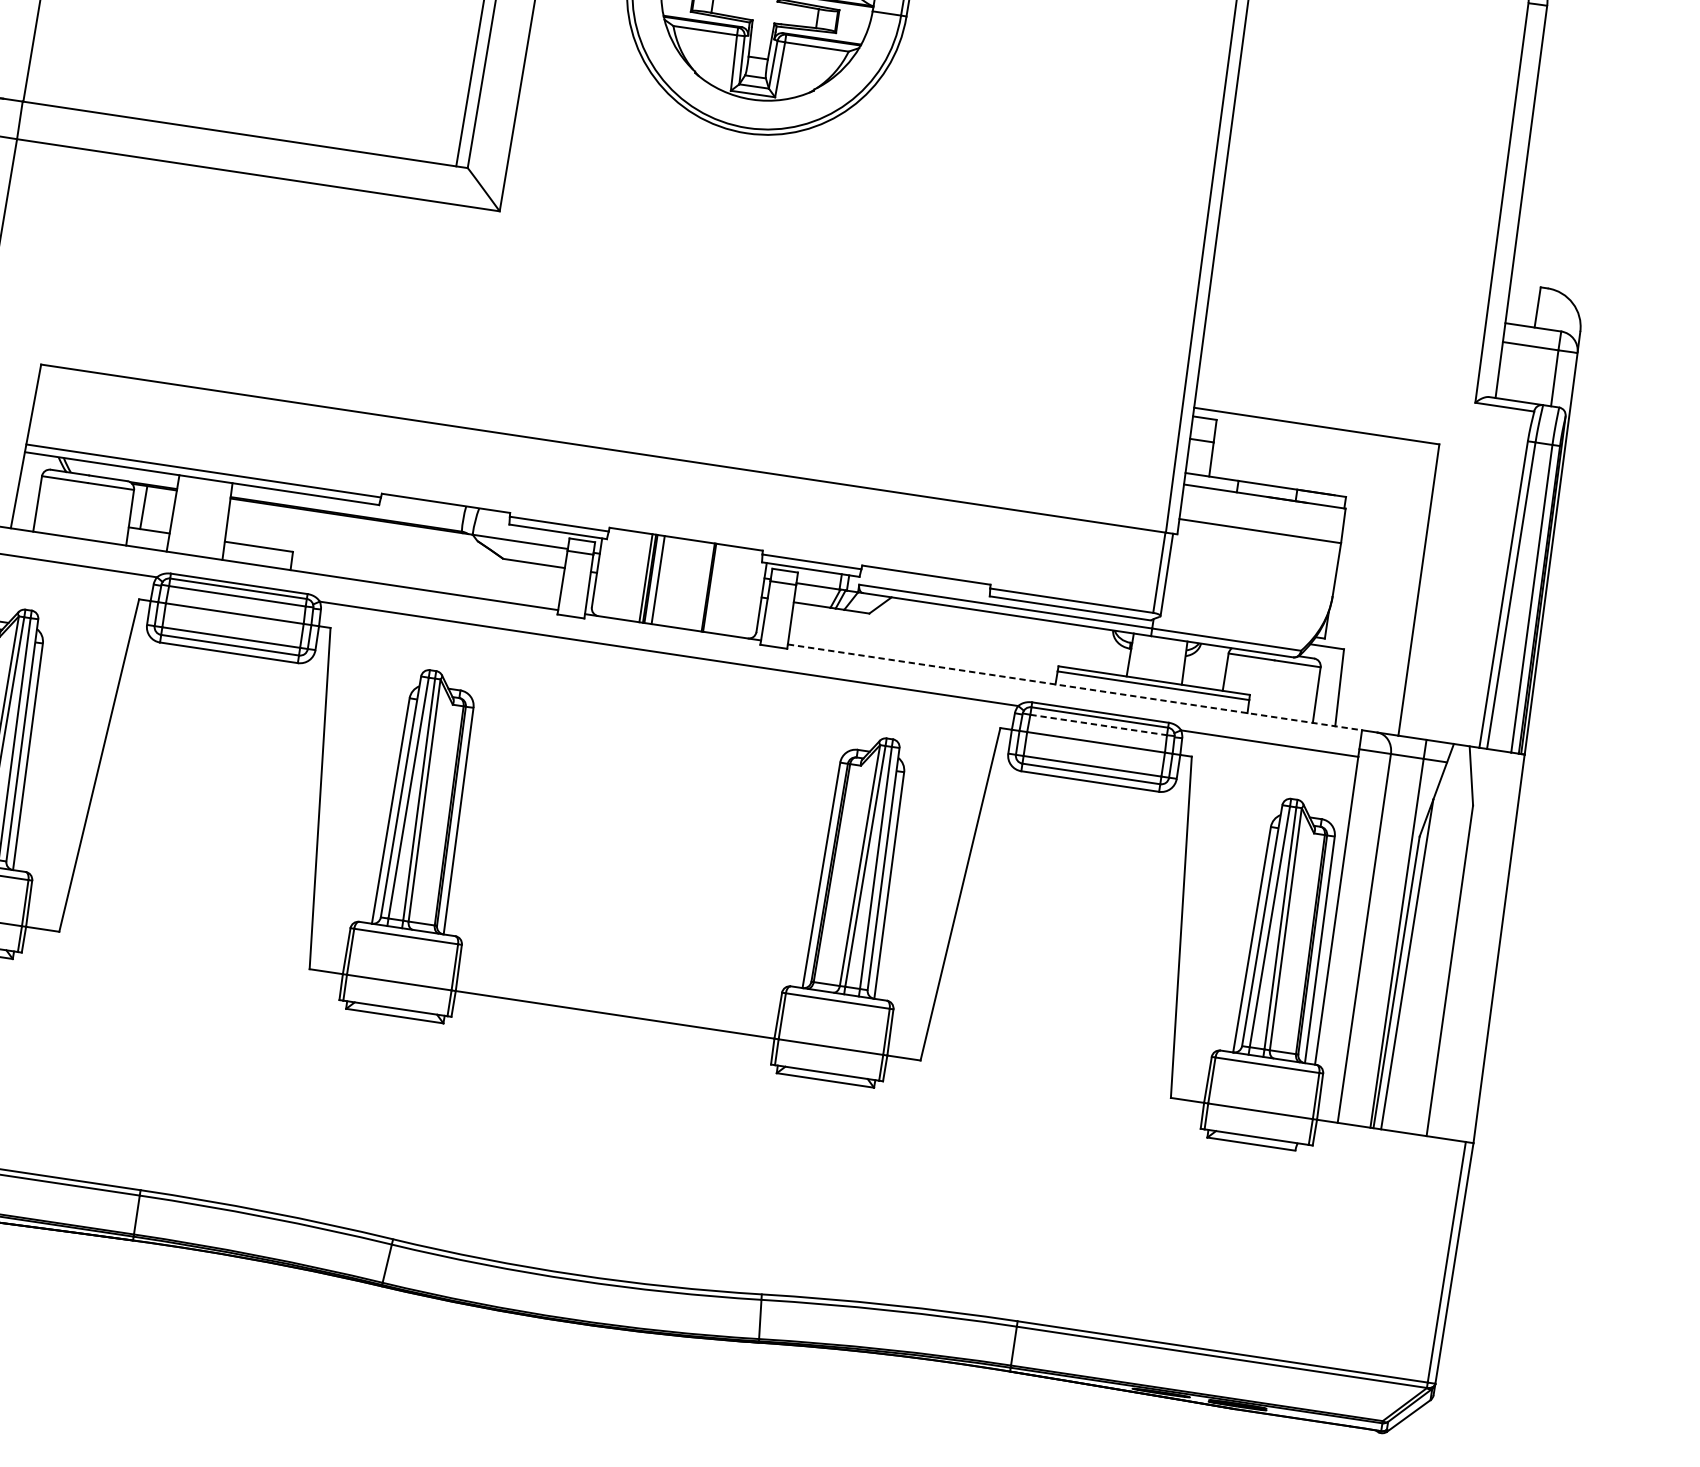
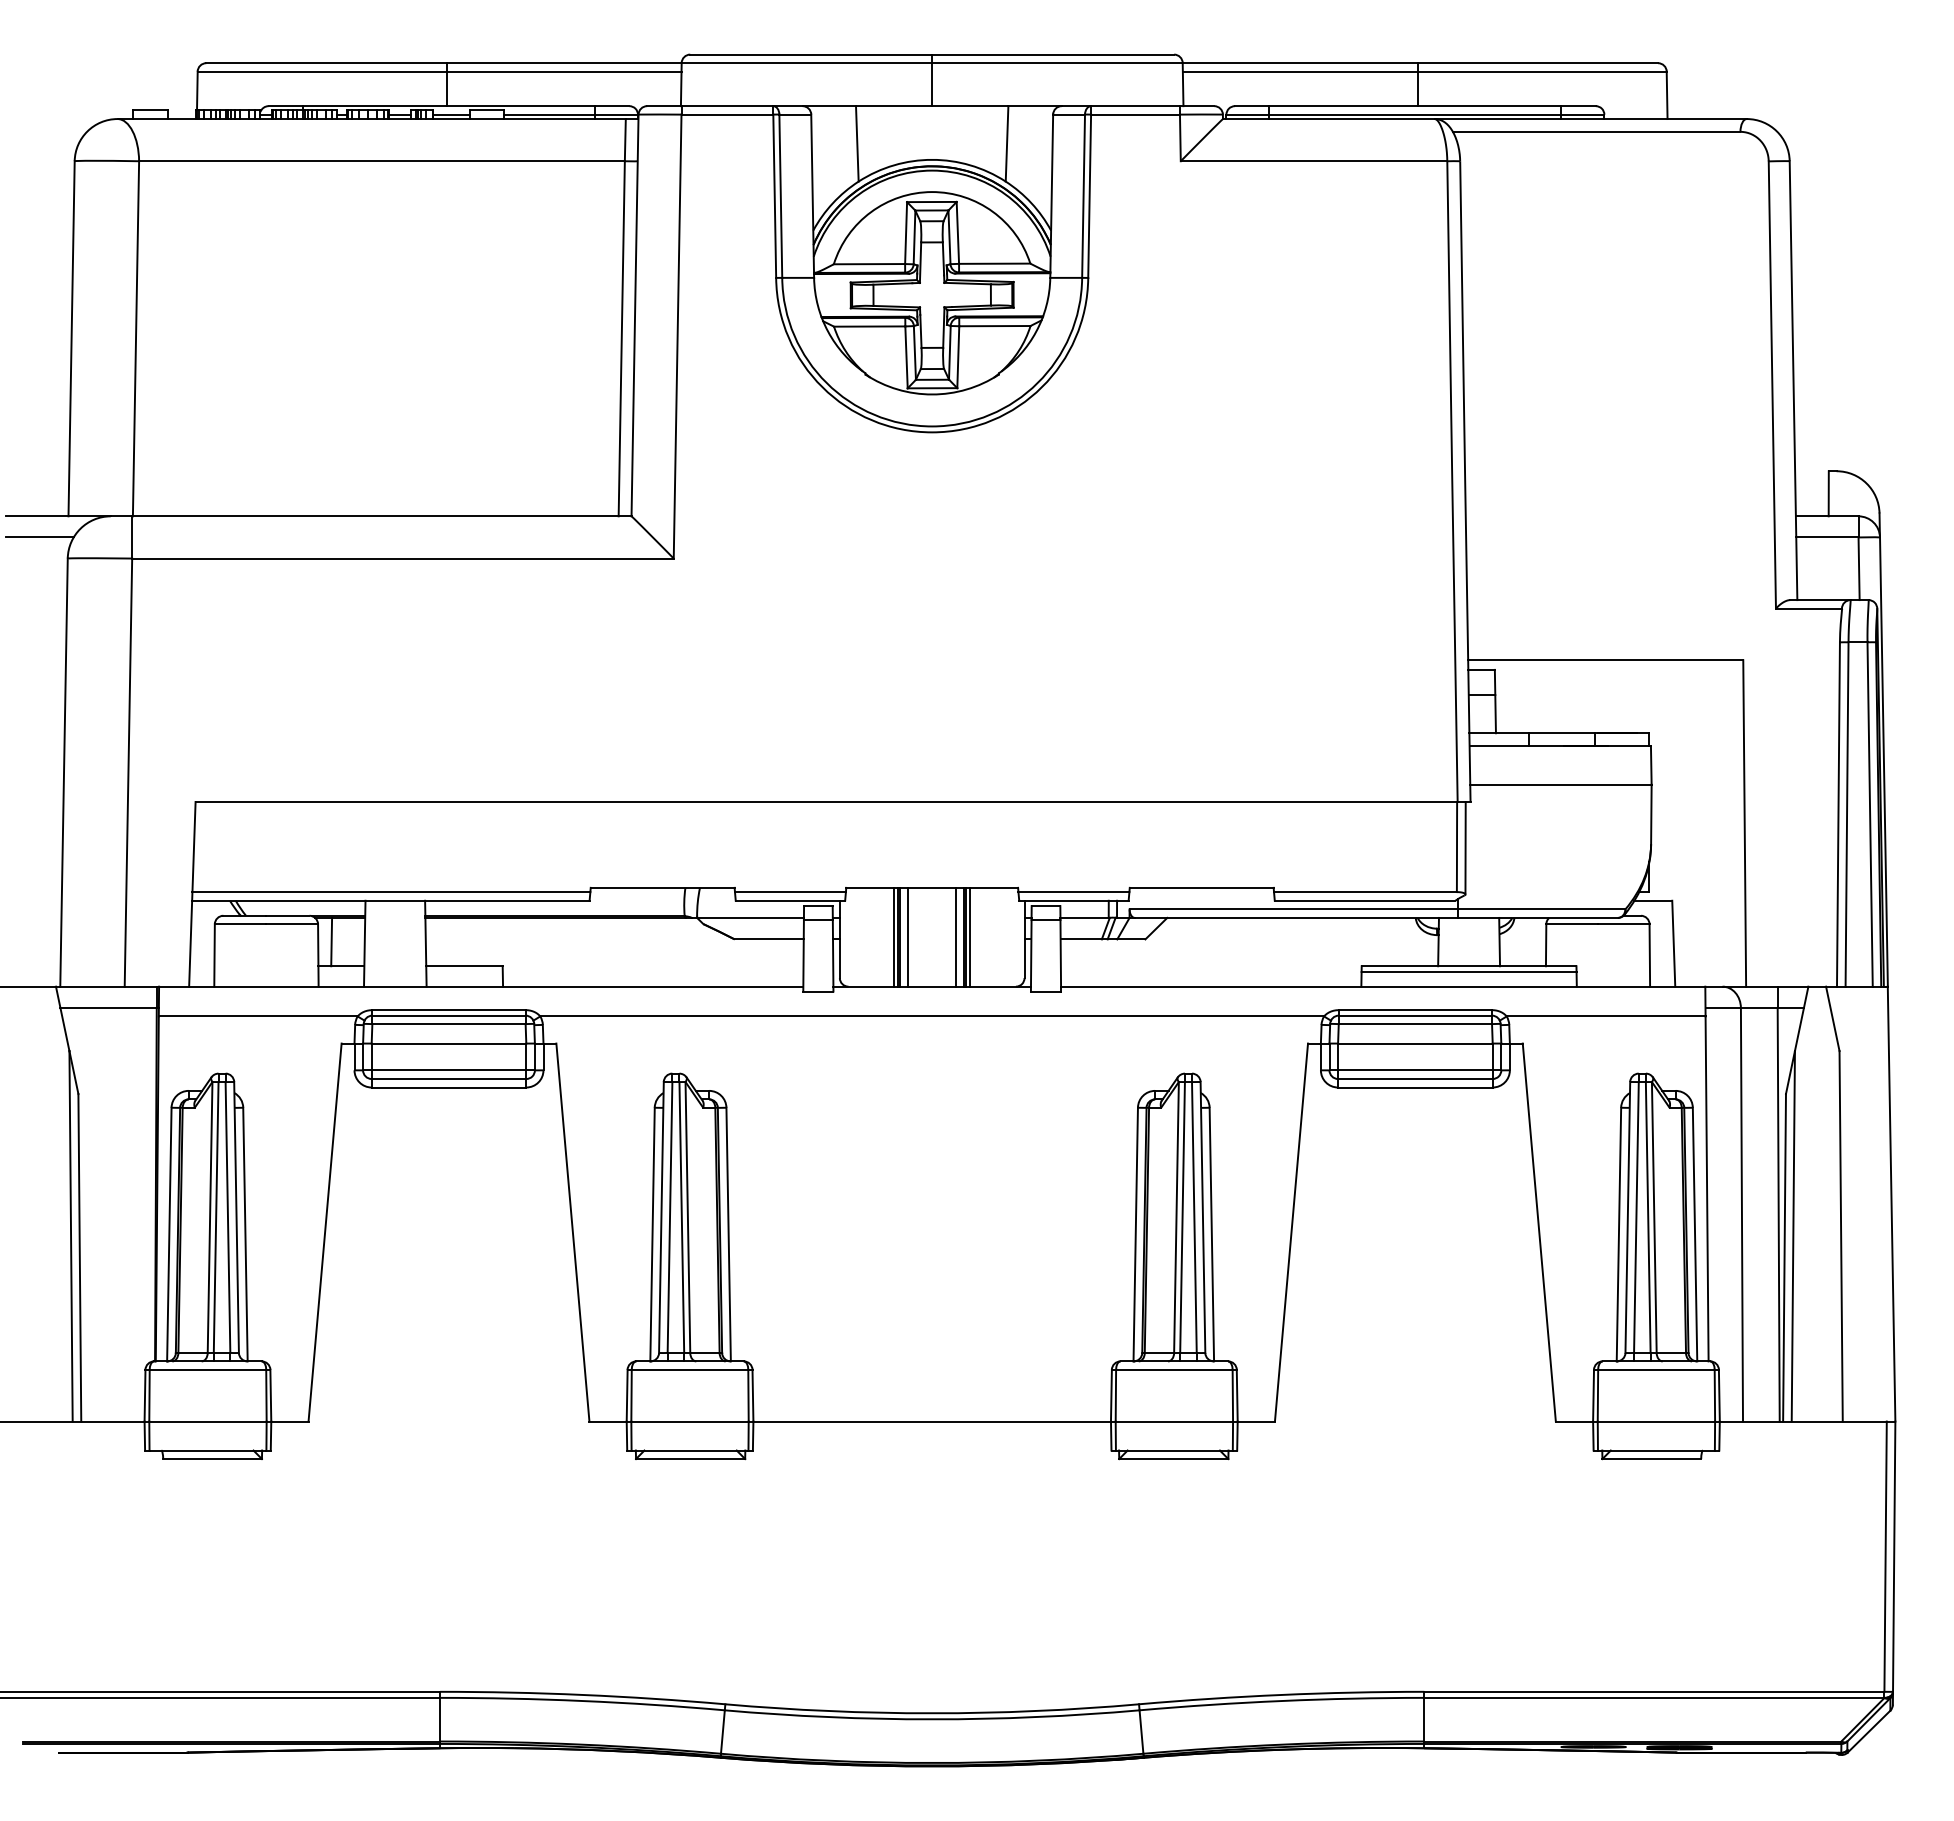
line: (701, 585) -> (956, 936), added
line: (712, 587) -> (969, 936), added
line: (1075, 687) -> (1383, 986), dashed -> solid
line: (1098, 725) -> (1415, 1024), dashed -> solid

